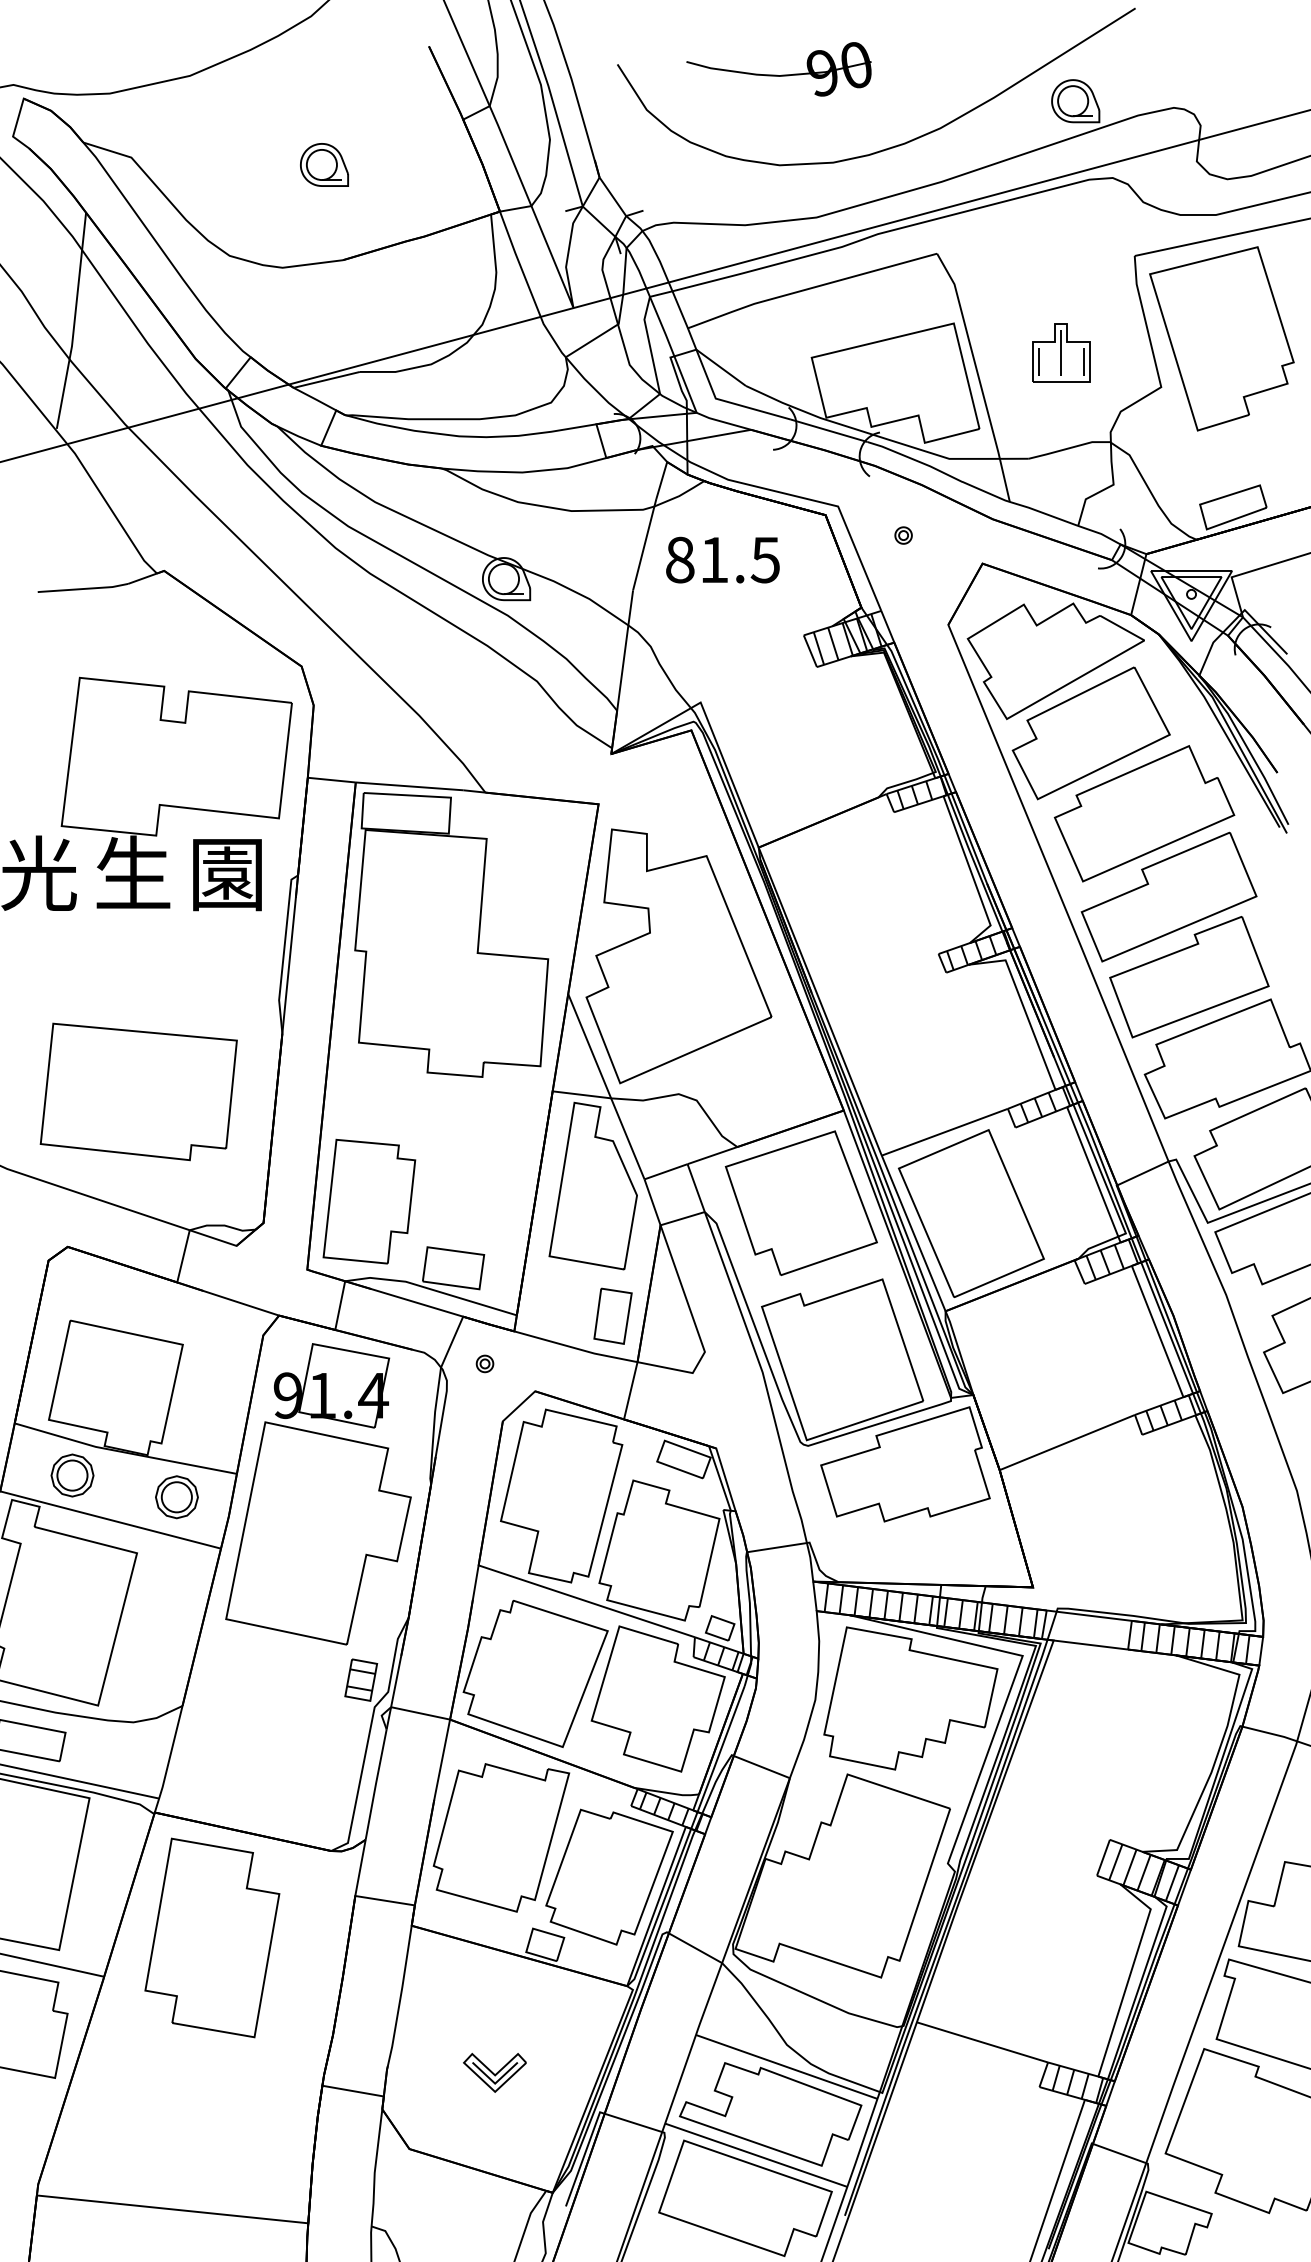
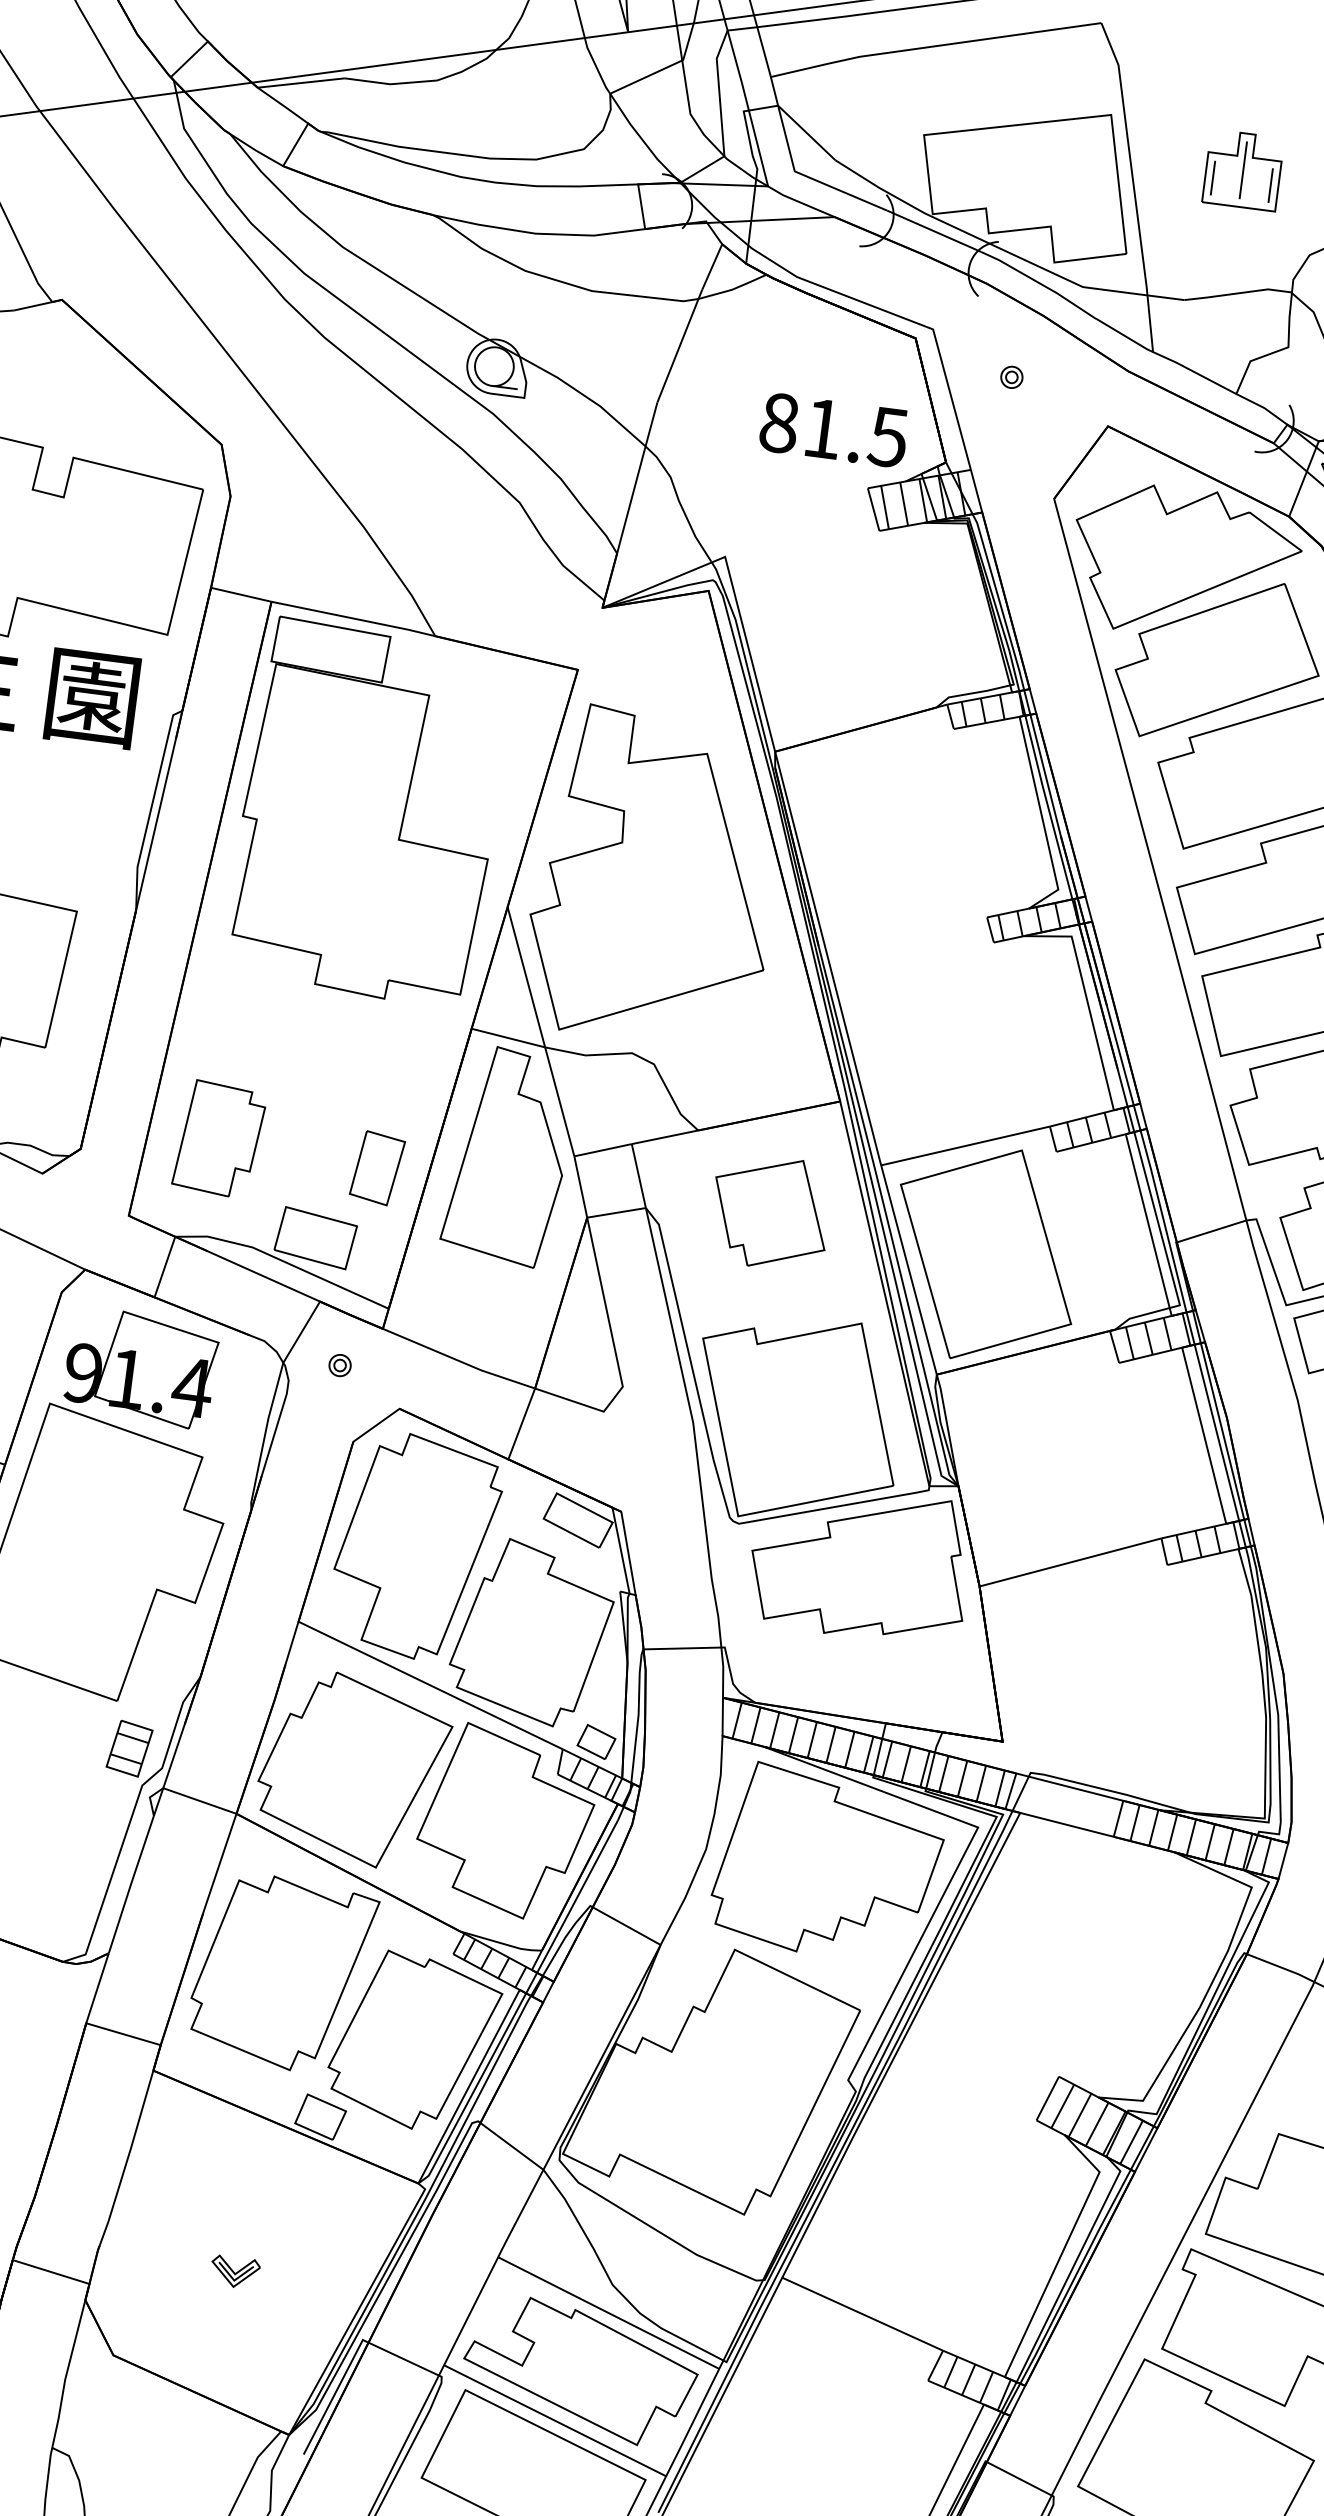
text: (722, 559) -> (833, 429), moved
part: (369, 1201) -> (219, 1139), size x0.7
part: (800, 1202) -> (769, 1211), size x0.6
part: (612, 1315) -> (376, 1167), moved
part: (494, 2072) -> (234, 2271), size x0.6

